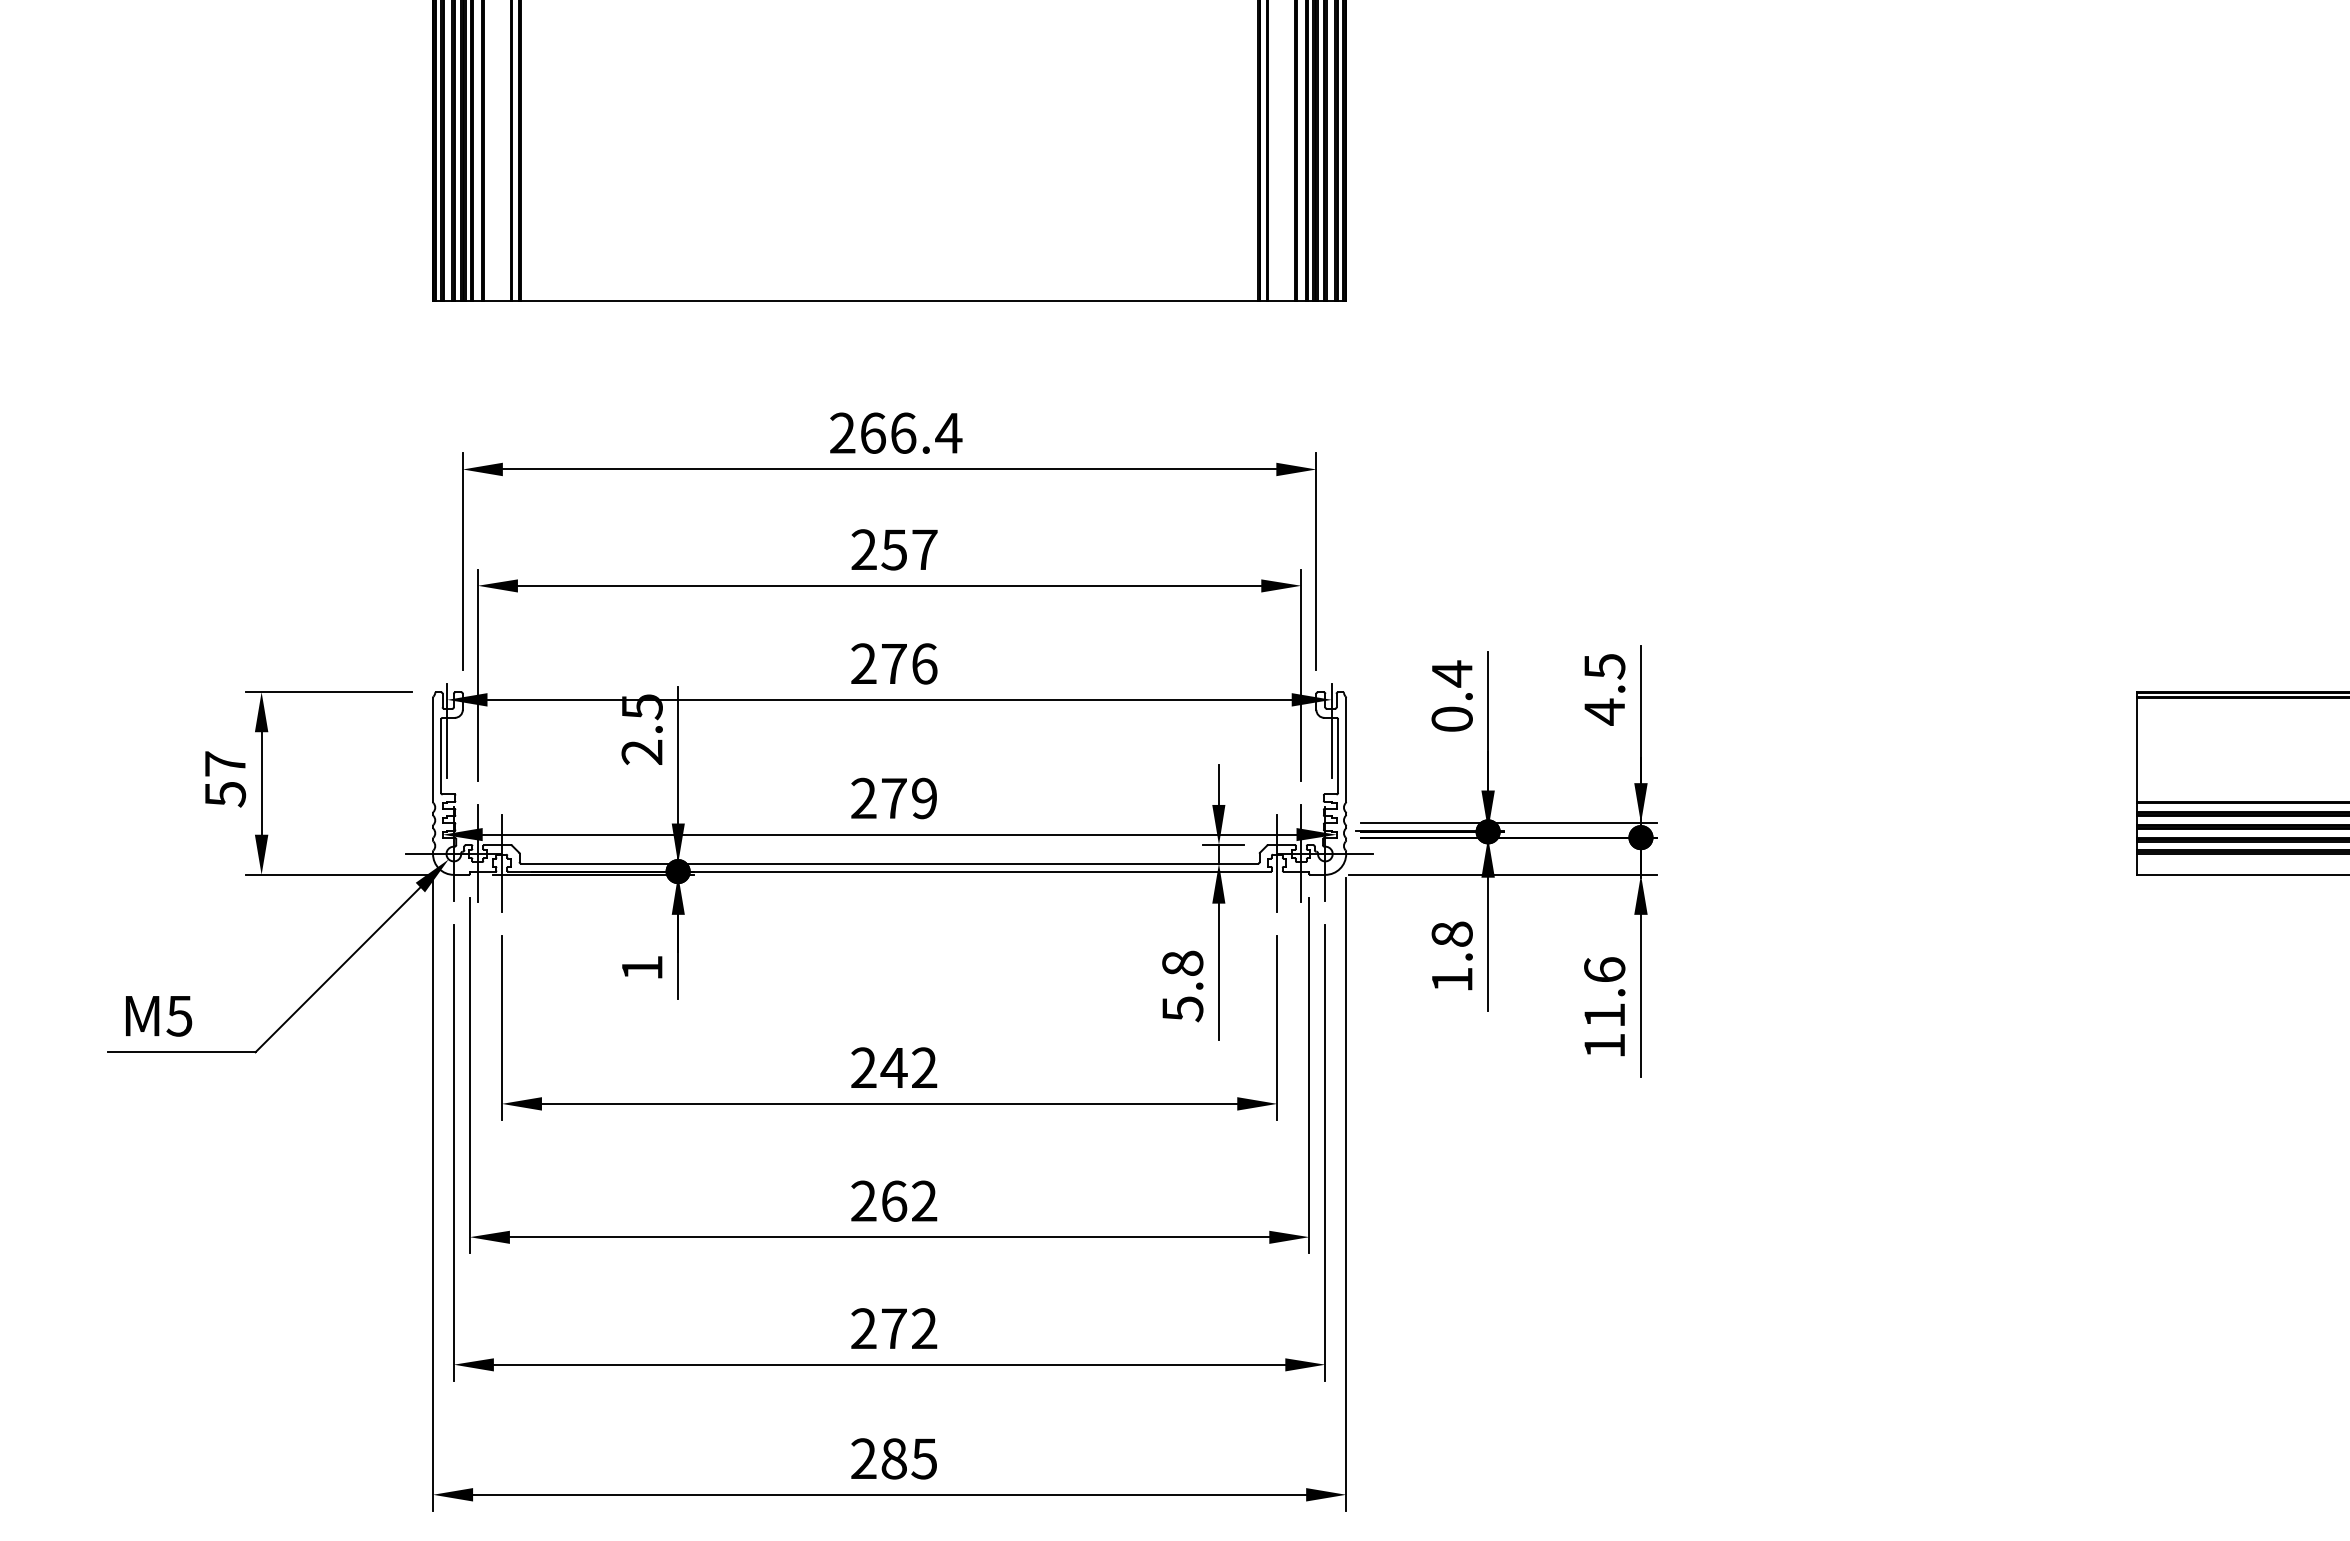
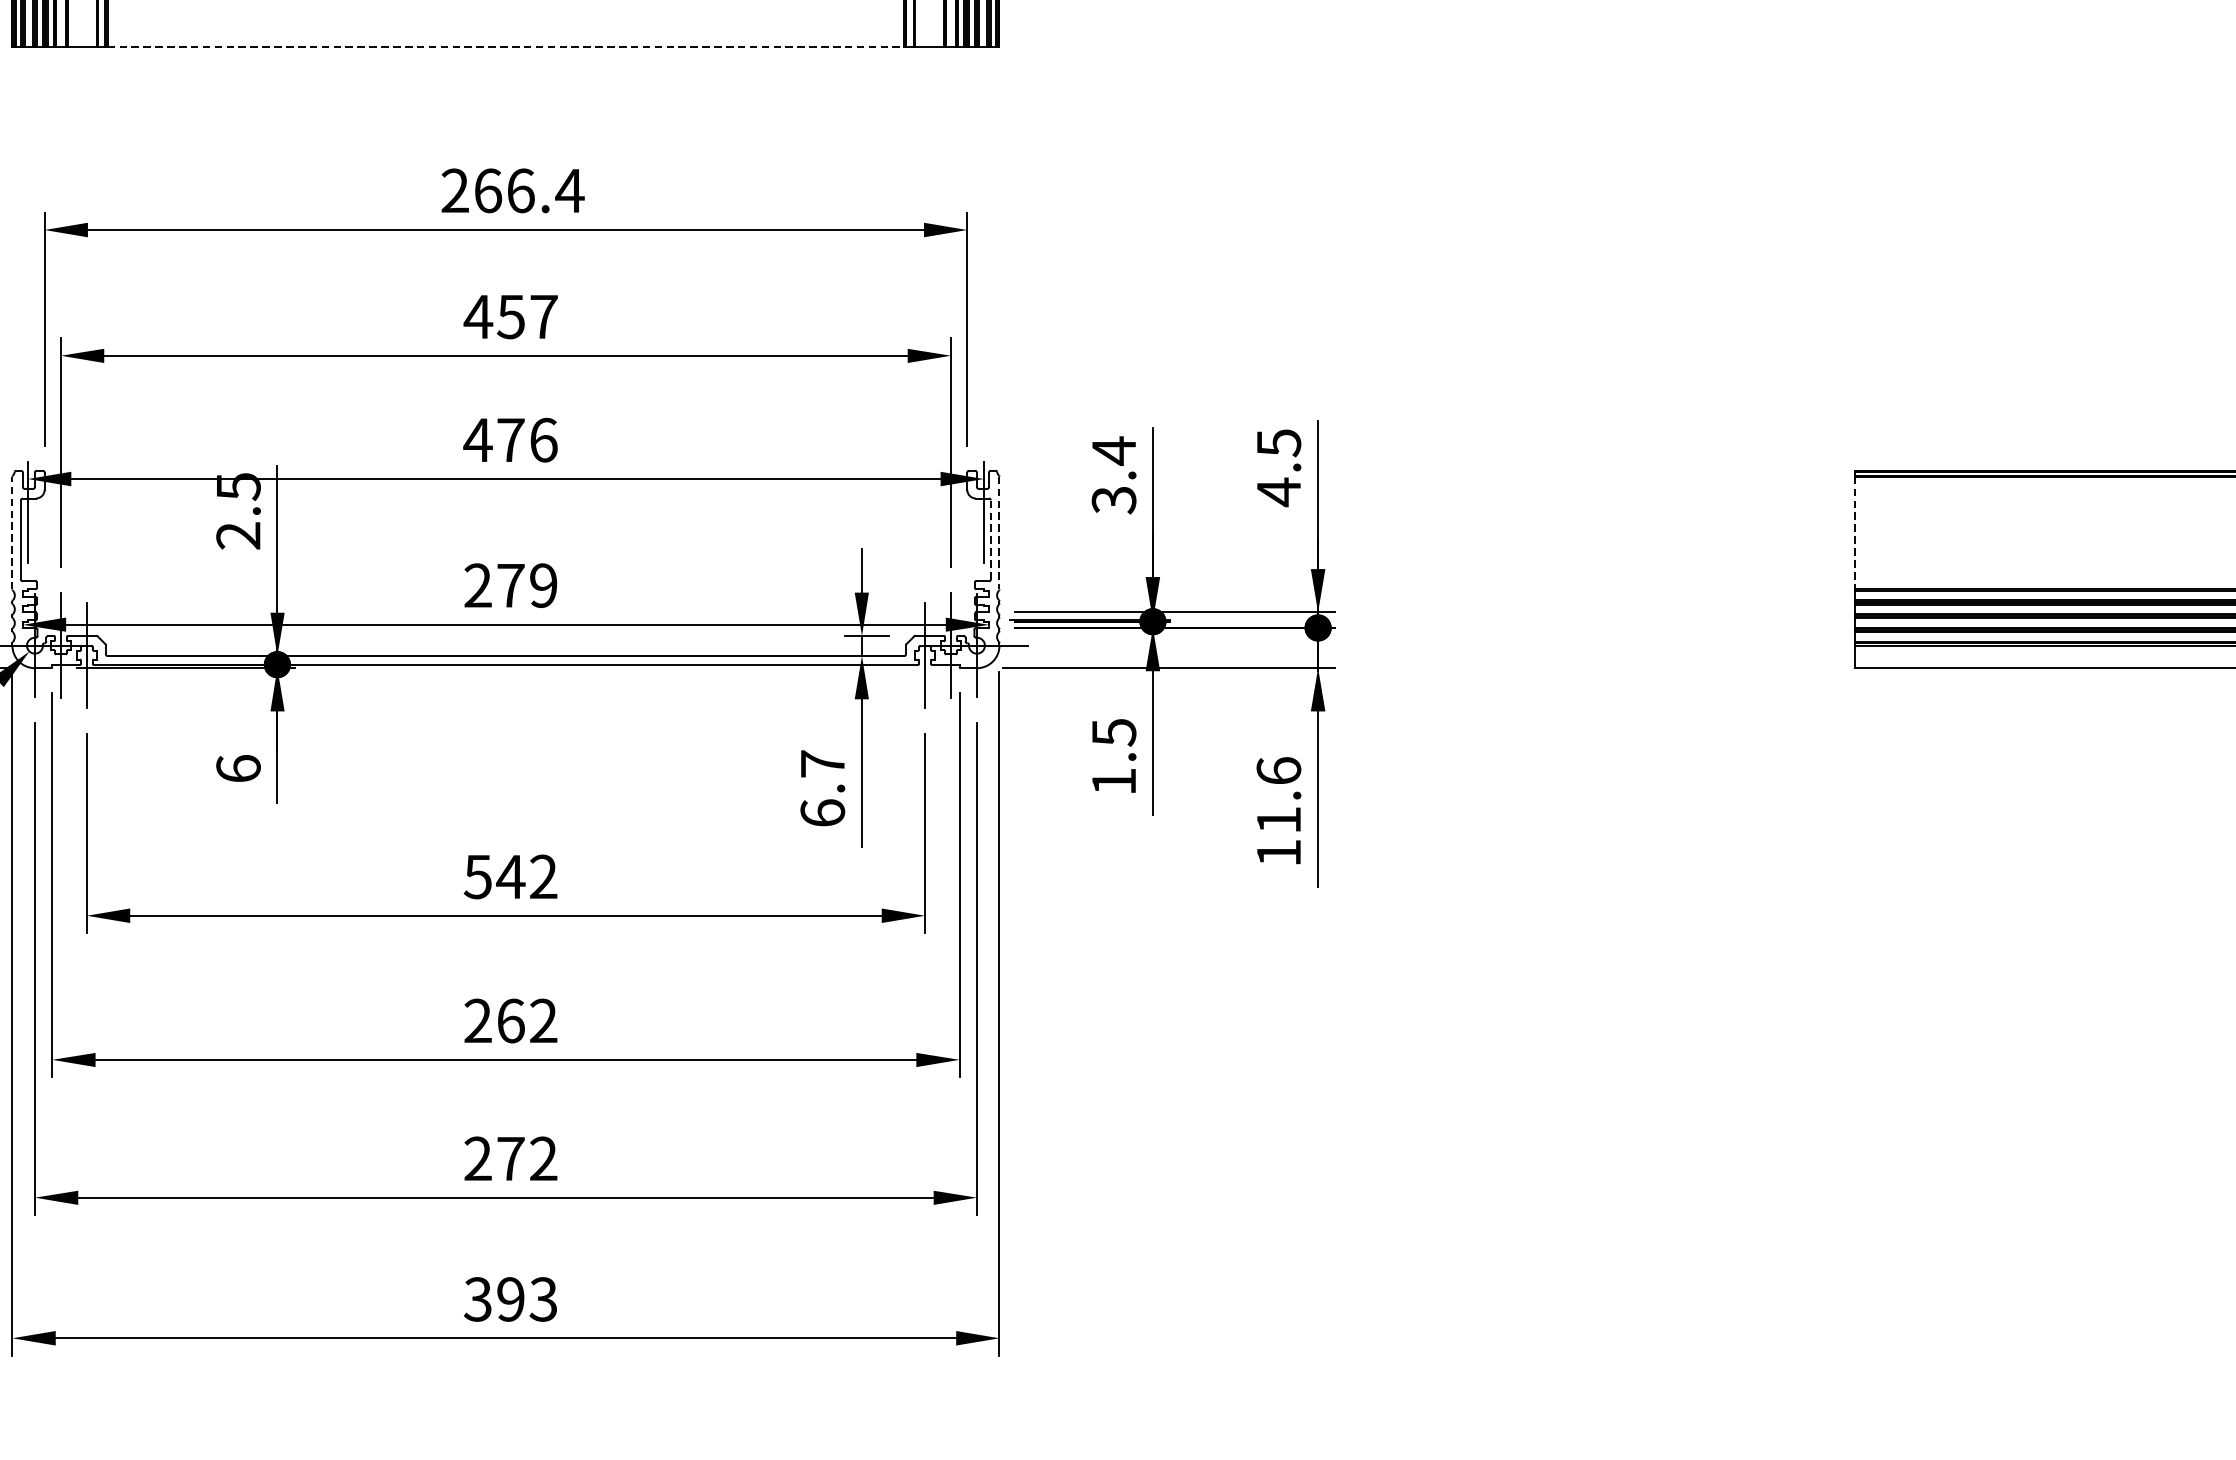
line: (890, 300) -> (506, 47), solid -> dashed
text: (863, 549) -> (477, 316), 257 -> 457
text: (863, 663) -> (477, 439), 276 -> 476
text: (1451, 719) -> (1113, 500), 0.4 -> 3.4
line: (433, 749) -> (12, 532), solid -> dashed
line: (1346, 750) -> (999, 533), solid -> dashed
line: (2137, 750) -> (1854, 533), solid -> dashed
line: (1338, 756) -> (991, 540), solid -> dashed
text: (1451, 934) -> (1113, 732), 1.8 -> 1.5
text: (641, 967) -> (237, 768), 1 -> 6
text: (1182, 986) -> (822, 788), 5.8 -> 6.7
text: (863, 1067) -> (477, 876), 242 -> 542
text: (893, 1458) -> (510, 1299), 285 -> 393

